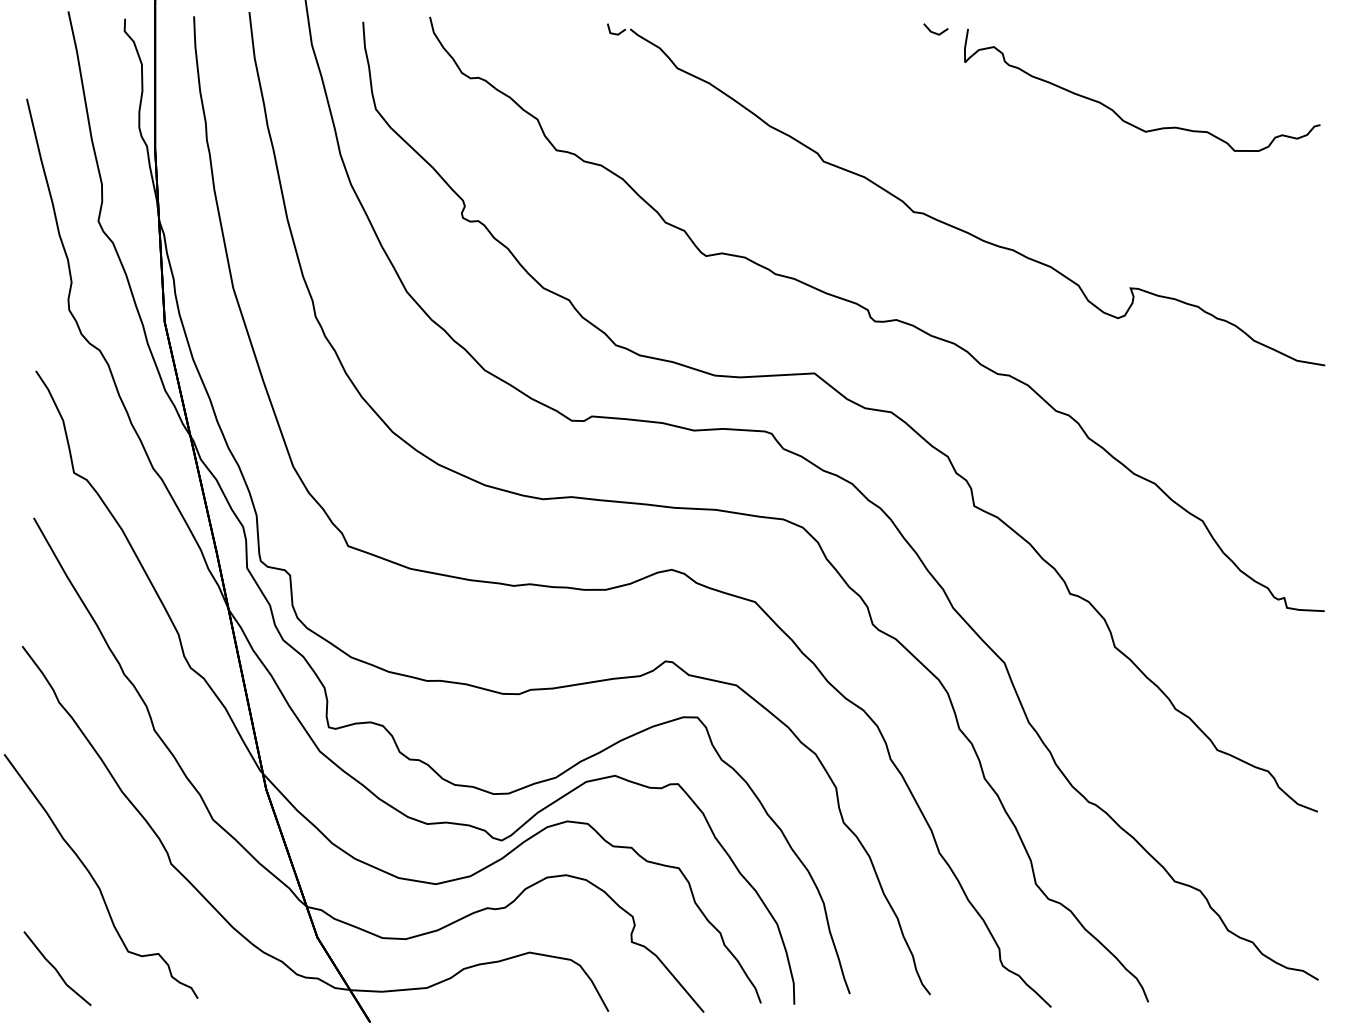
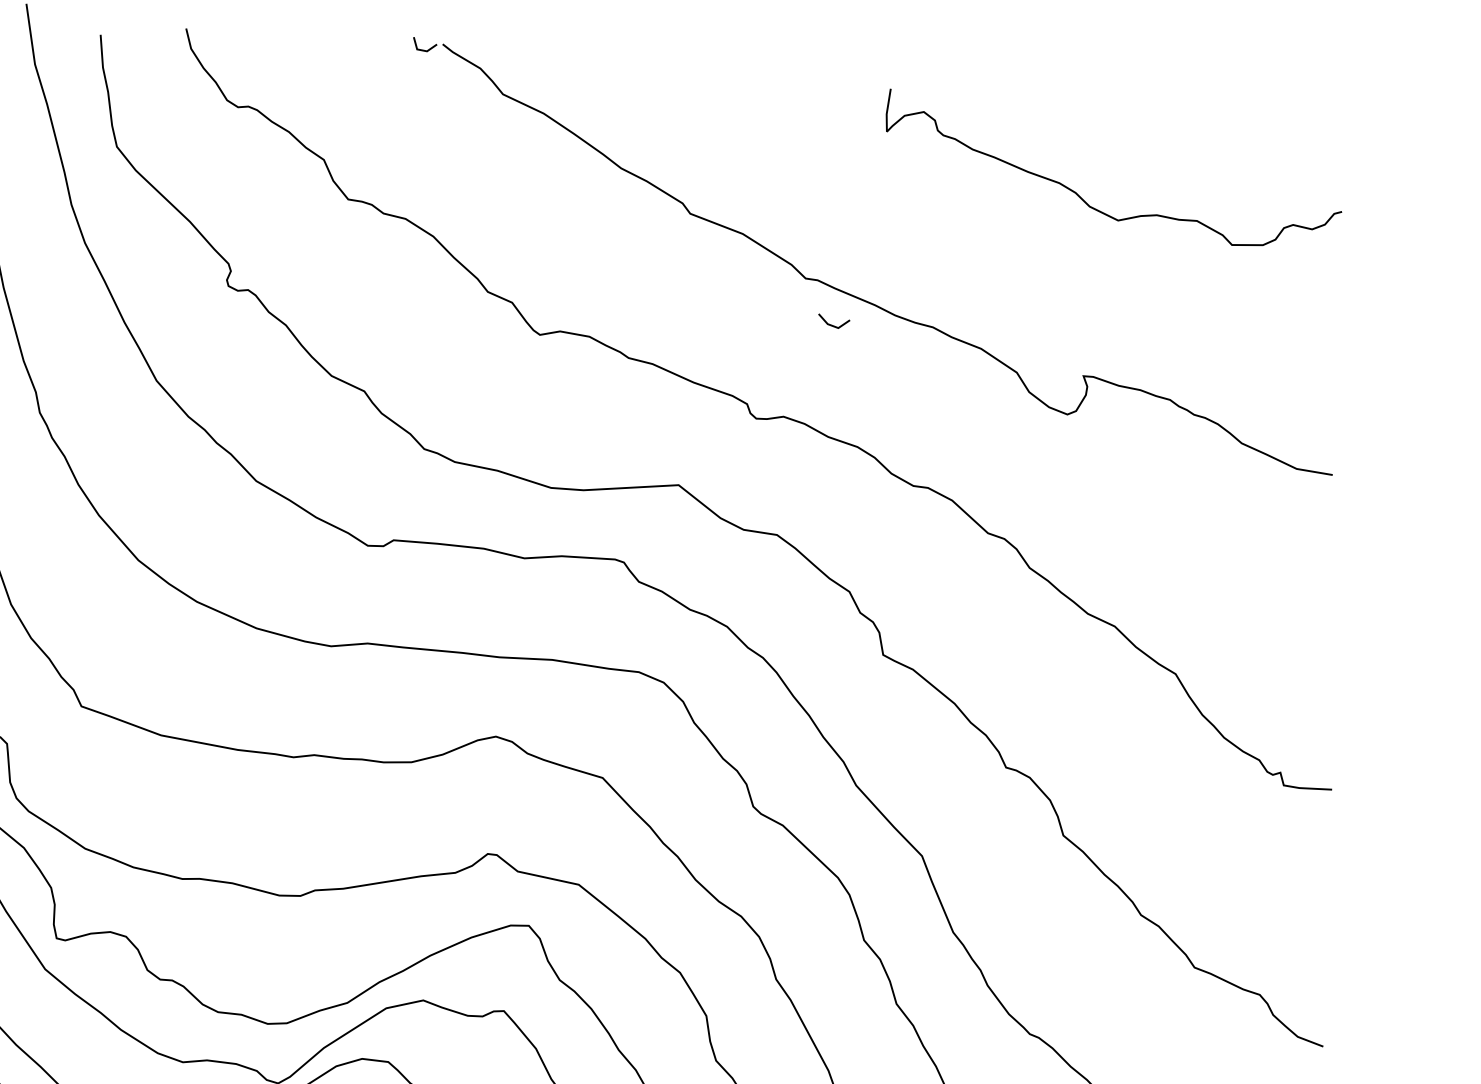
line: (933, 31) -> (831, 323), moved
curve: (1117, 113) -> (1082, 197), moved

